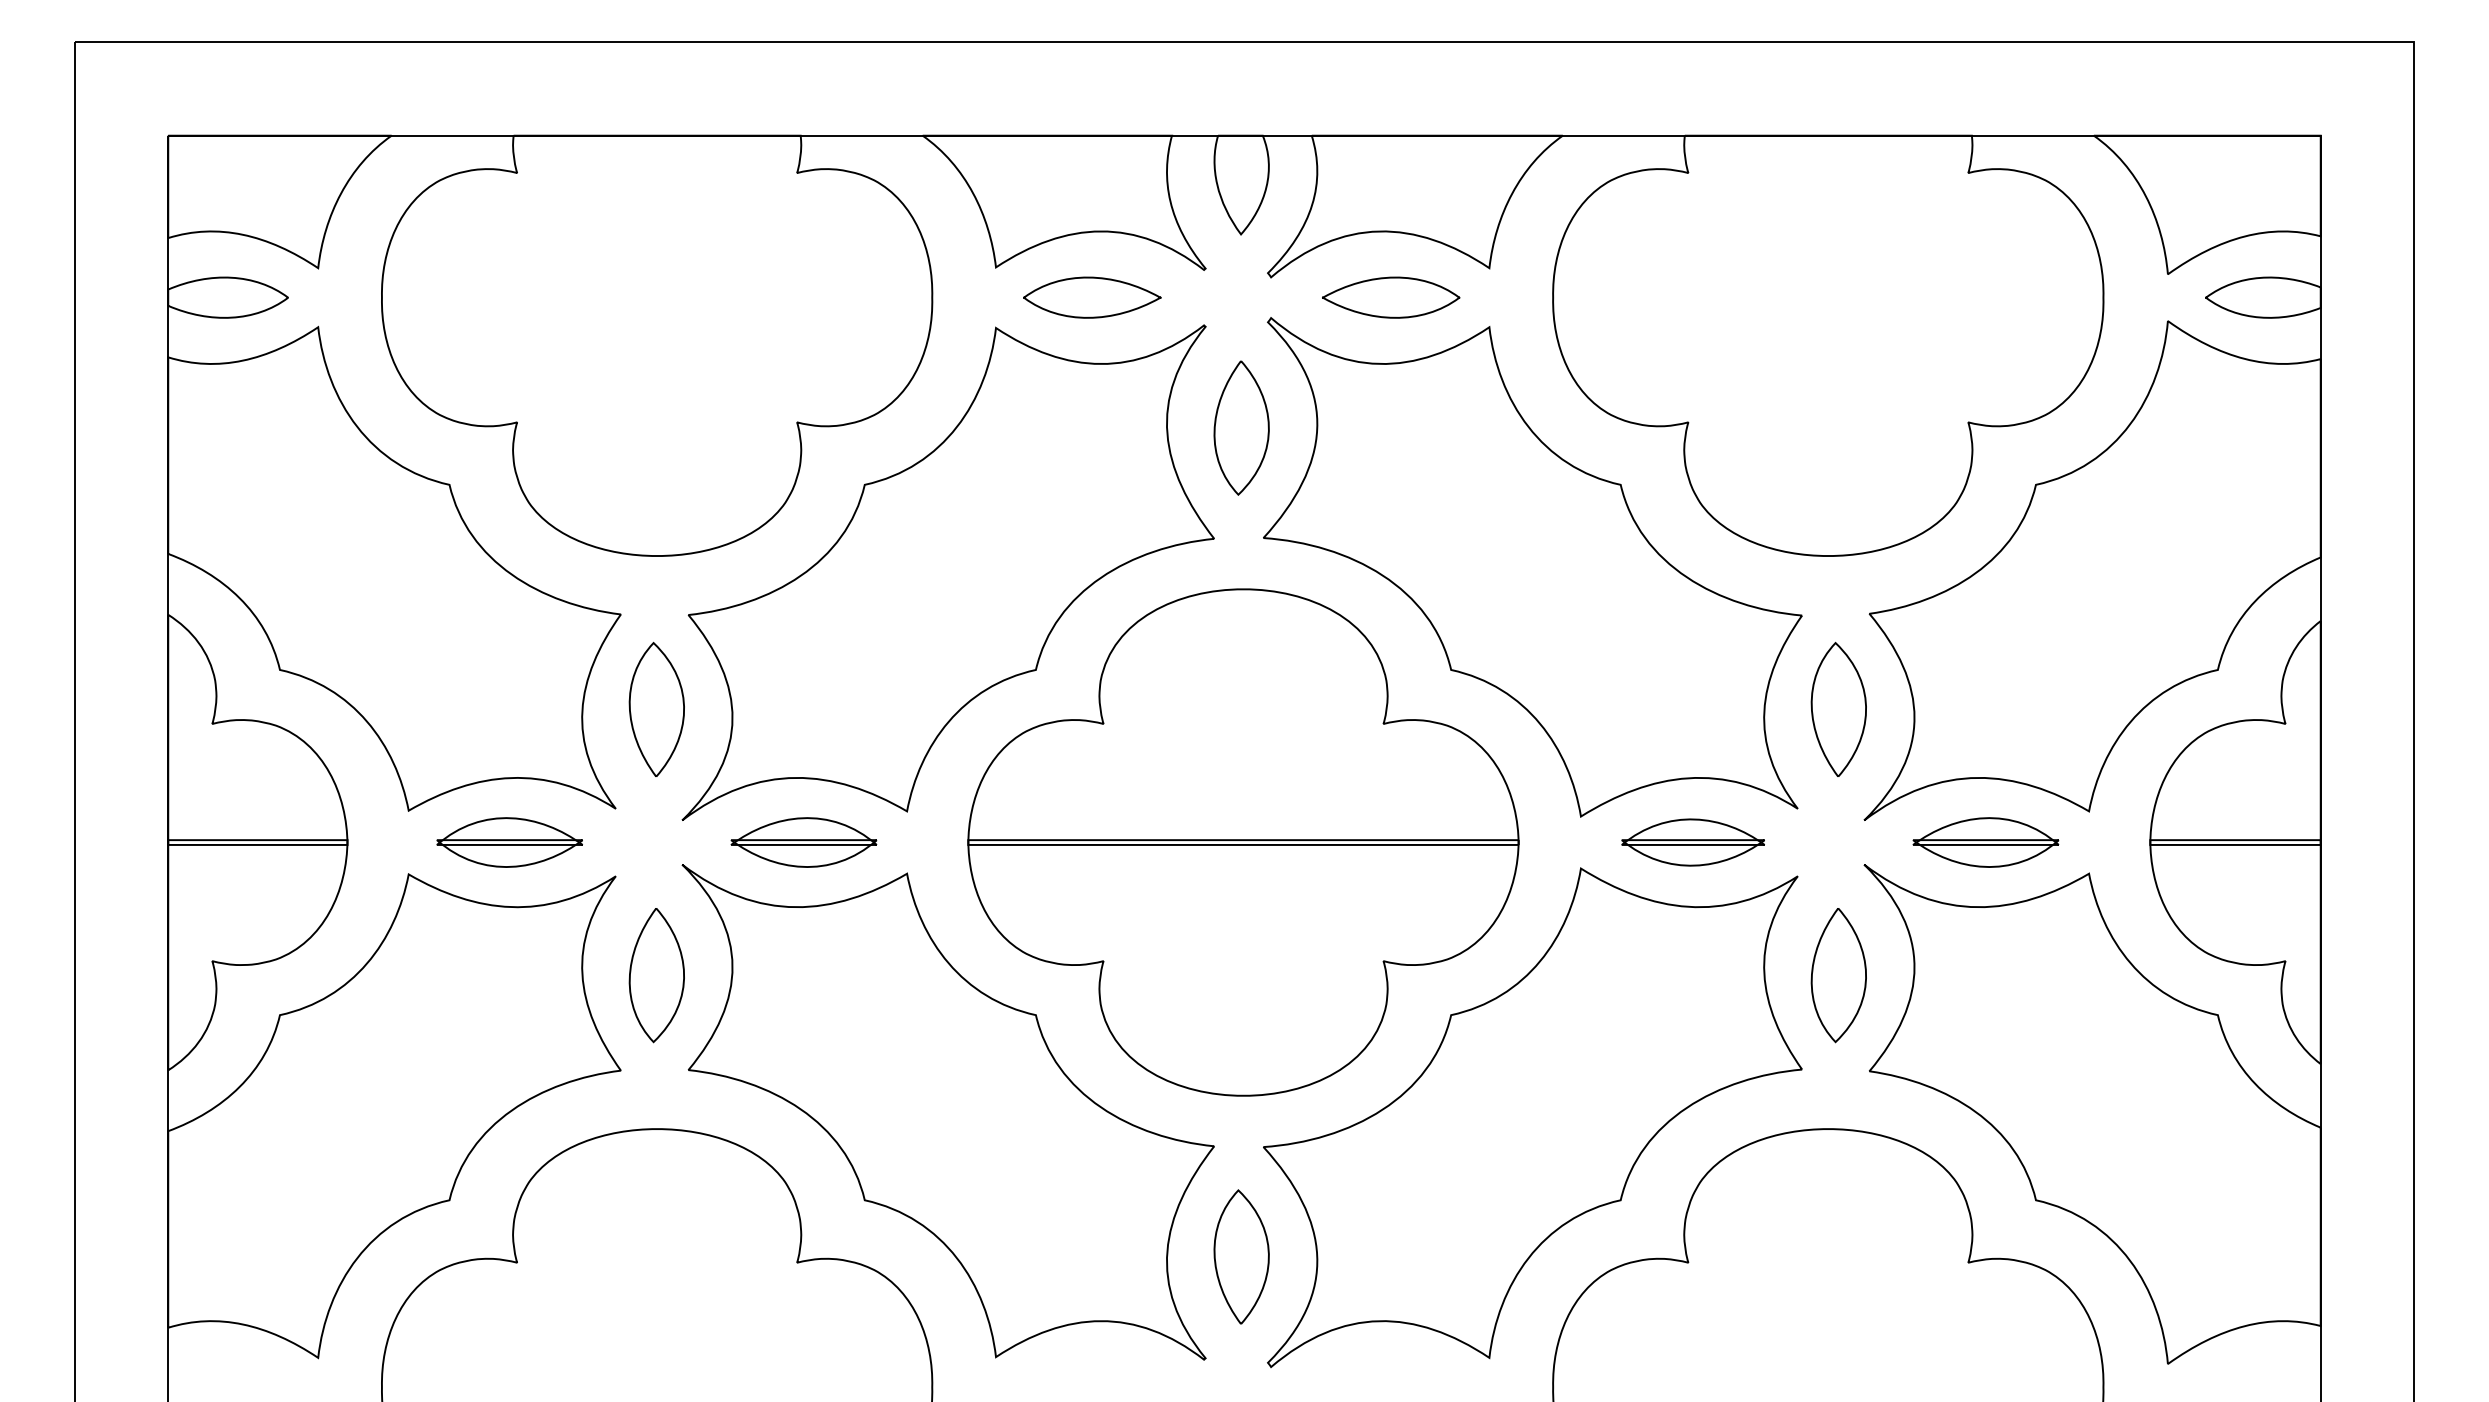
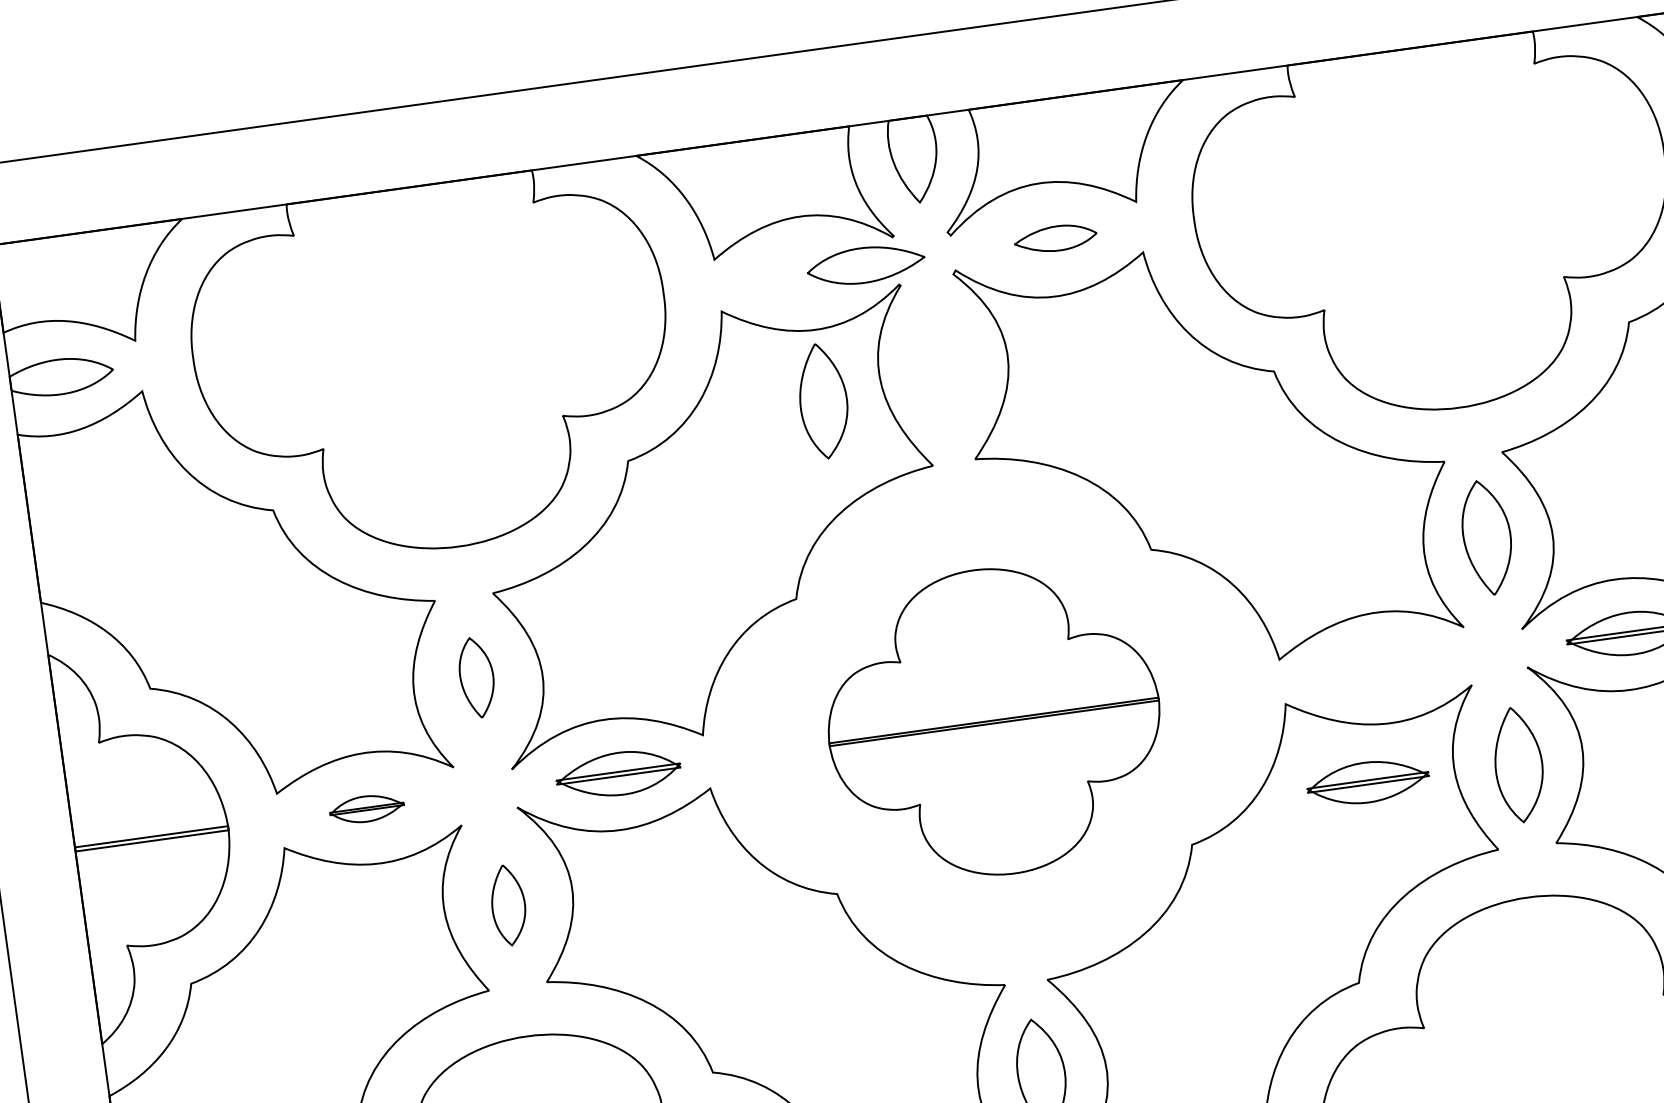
part: (1092, 297) -> (866, 264), moved
part: (1391, 297) -> (1056, 238), size x0.7
part: (1241, 427) -> (823, 400), moved
part: (656, 708) -> (476, 676), size x0.7
part: (509, 842) -> (366, 808), size x0.6
part: (1243, 842) -> (994, 721), size x0.7
part: (1692, 842) -> (1367, 782), moved
part: (656, 975) -> (508, 905), size x0.7

